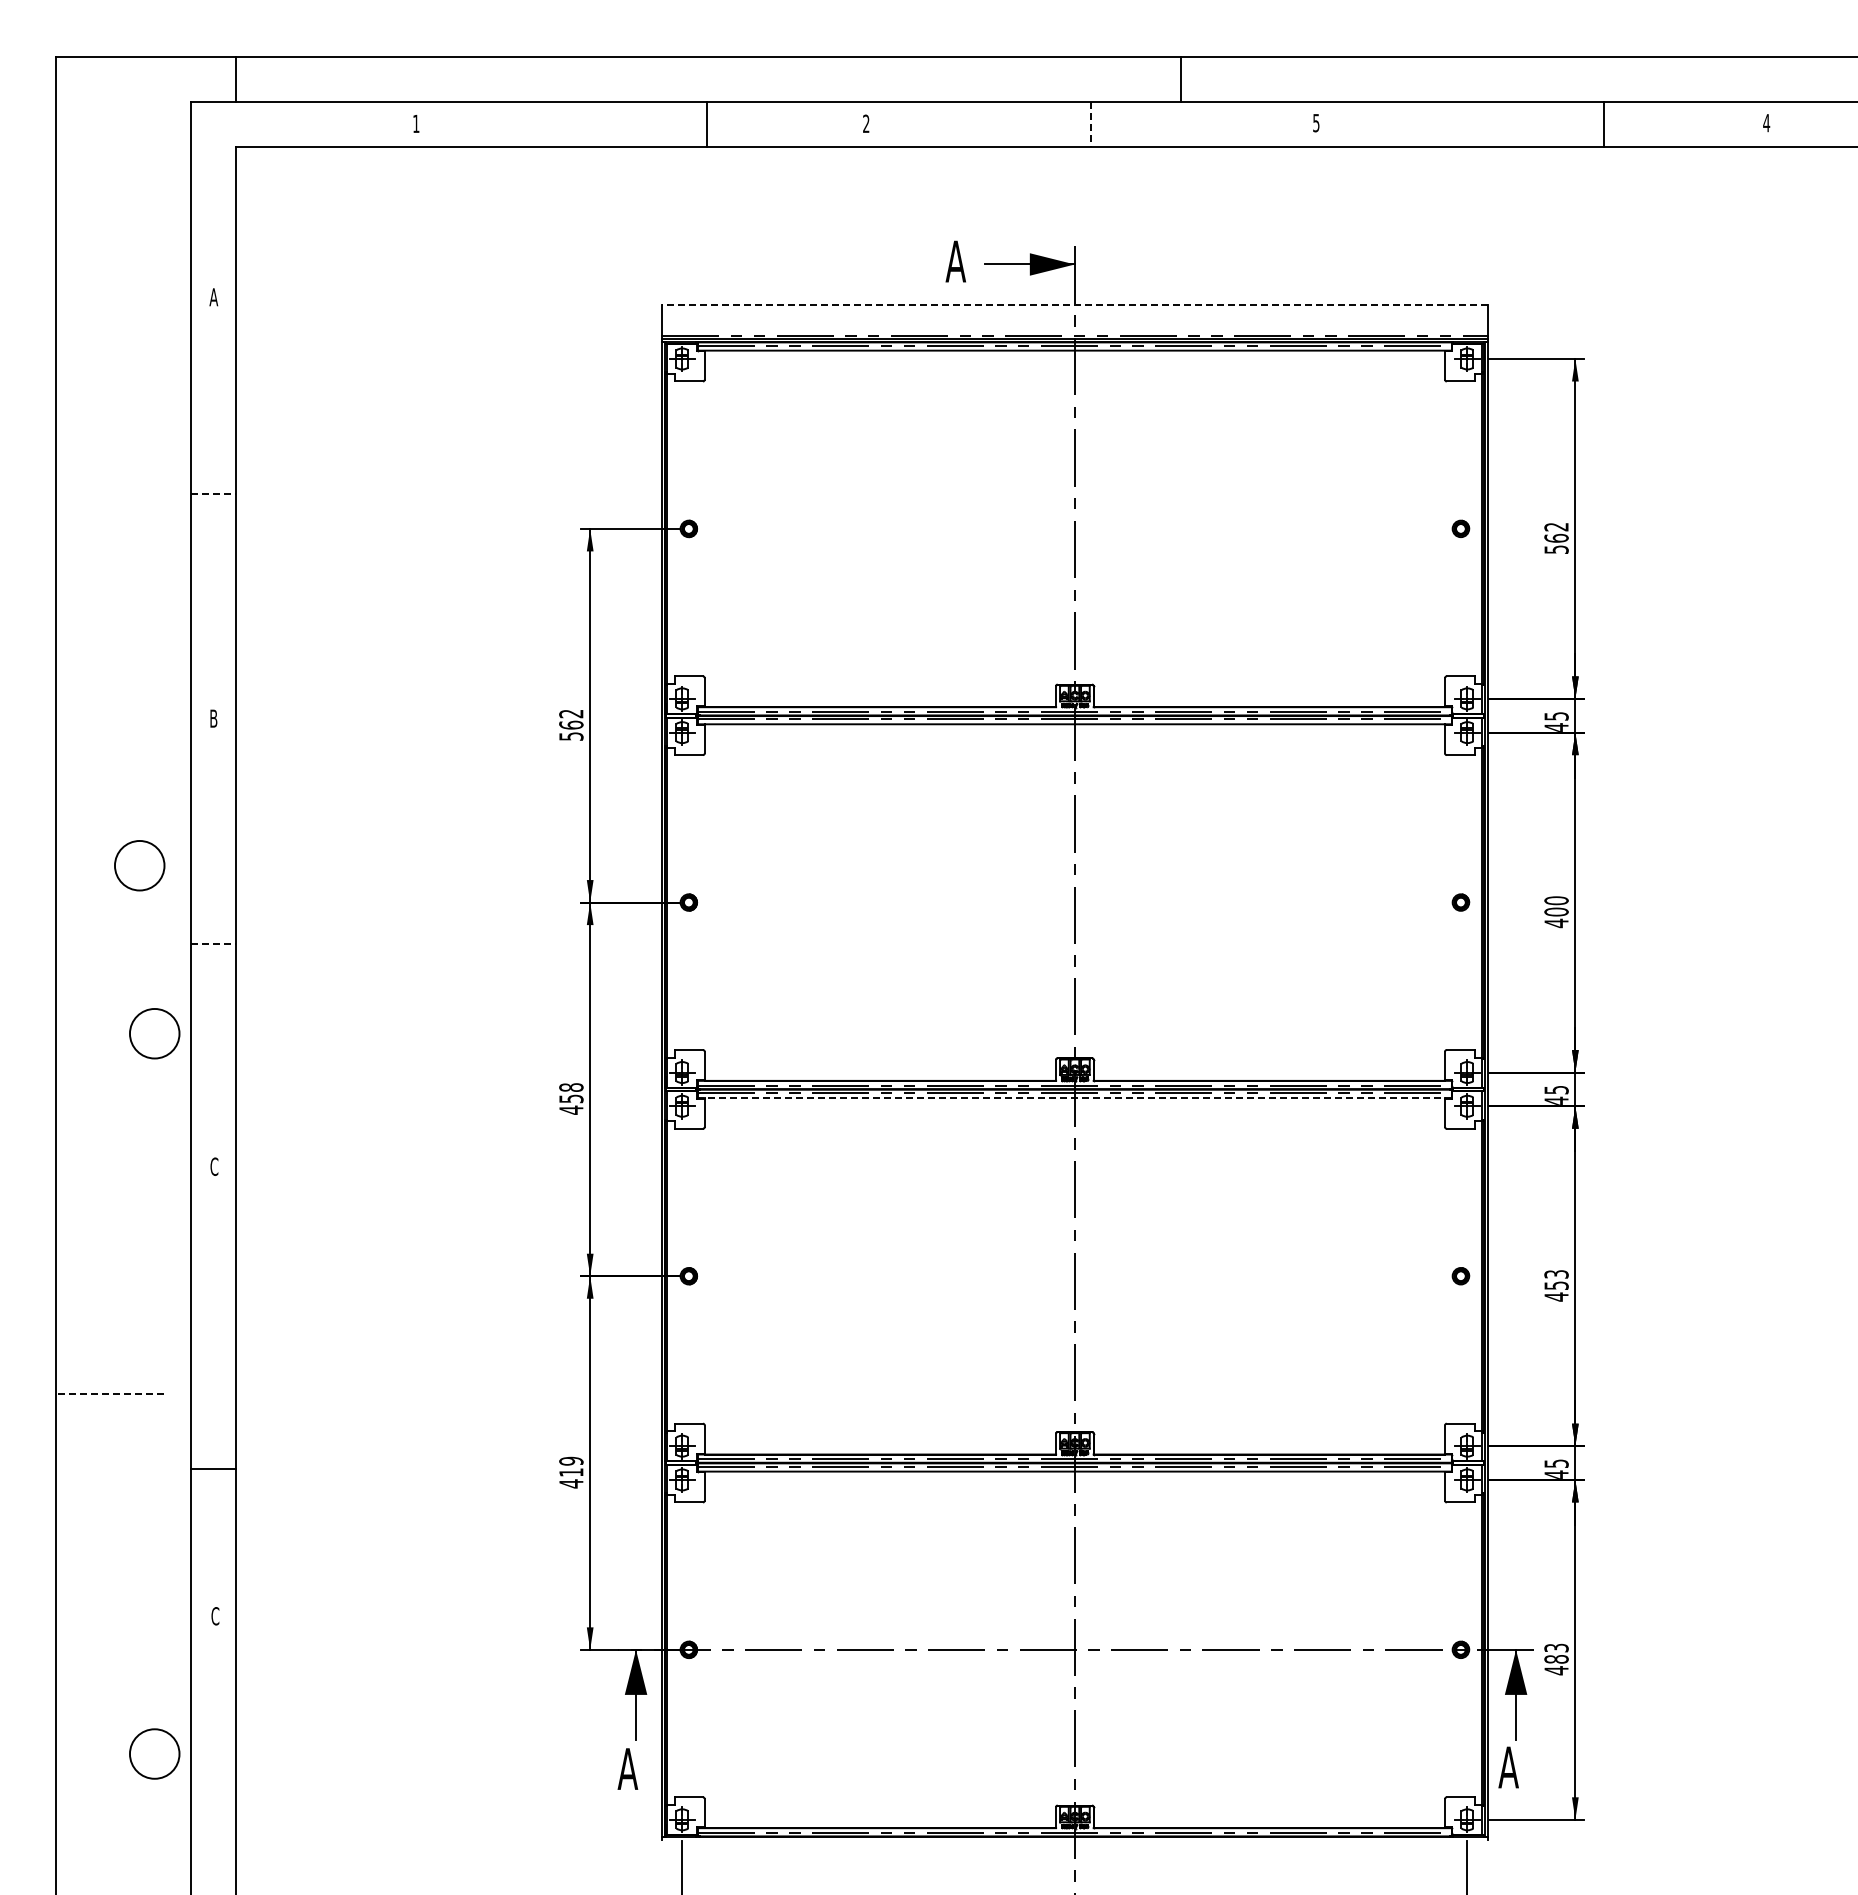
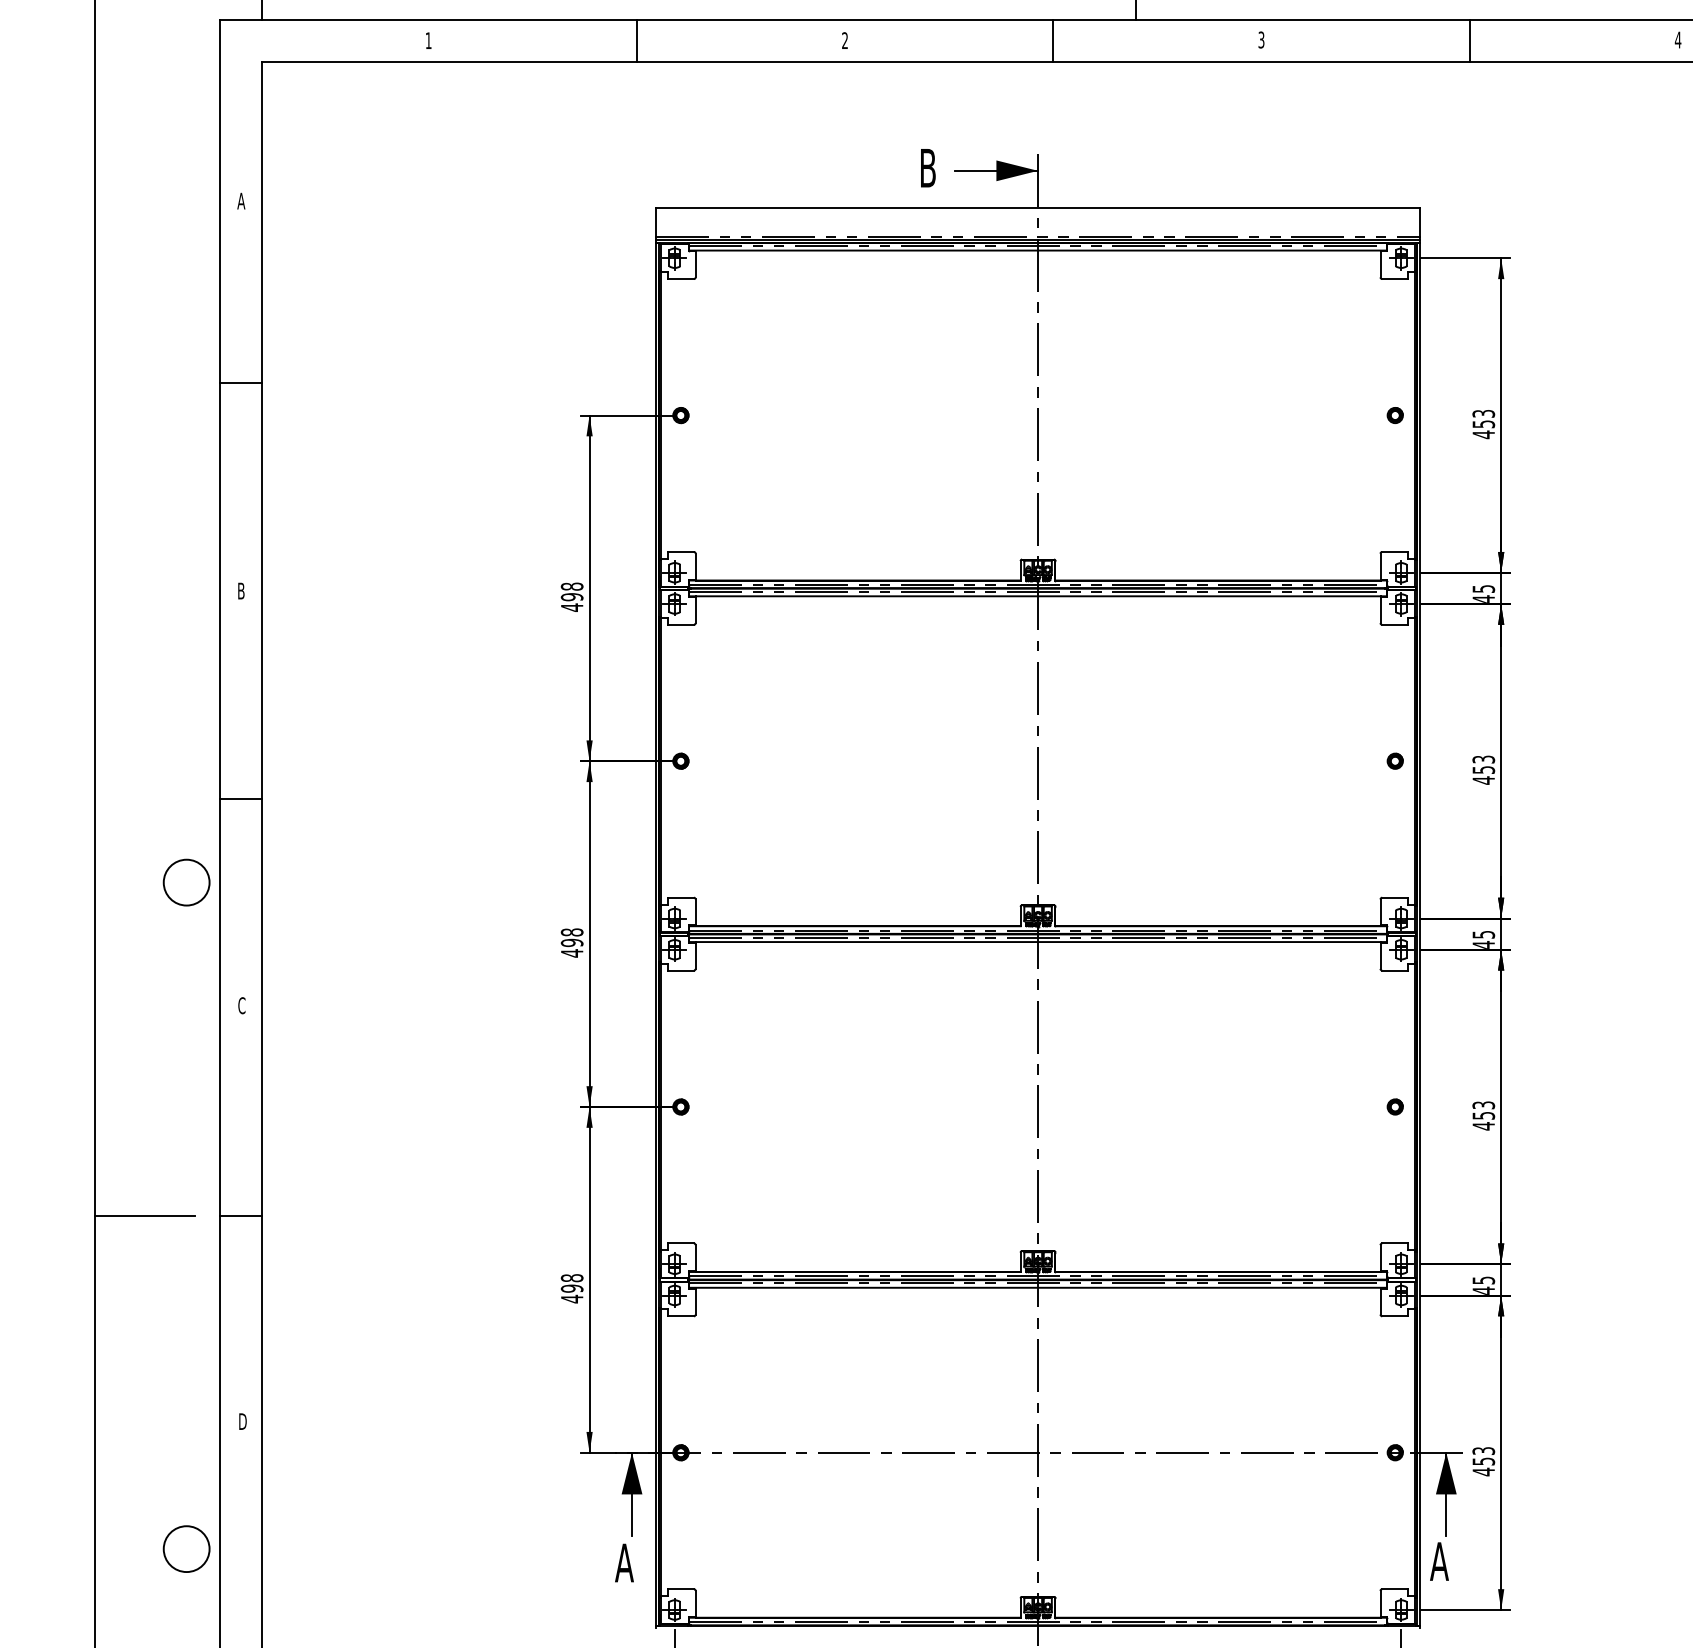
text: (1316, 122) -> (1261, 39), 5 -> 3
line: (706, 123) -> (636, 40), moved
line: (1604, 123) -> (1469, 40), moved
line: (1091, 124) -> (1053, 41), dashed -> solid
text: (955, 261) -> (927, 168), A -> B
line: (1074, 304) -> (1037, 207), dashed -> solid
line: (213, 493) -> (241, 382), dashed -> solid
text: (1556, 538) -> (1483, 424), 562 -> 453
text: (571, 725) -> (572, 597), 562 -> 498
circle: (139, 865) -> (172, 726), removed
text: (1556, 906) -> (1483, 764), 400 -> 453
line: (213, 943) -> (241, 799), dashed -> solid
line: (1074, 1097) -> (1037, 941), dashed -> solid
text: (571, 1098) -> (572, 942), 458 -> 498
line: (109, 1393) -> (144, 1215), dashed -> solid
text: (571, 1466) -> (572, 1283), 419 -> 498
line: (212, 1468) -> (240, 1215), moved
text: (215, 1616) -> (242, 1421), C -> D
text: (1556, 1659) -> (1483, 1461), 483 -> 453

